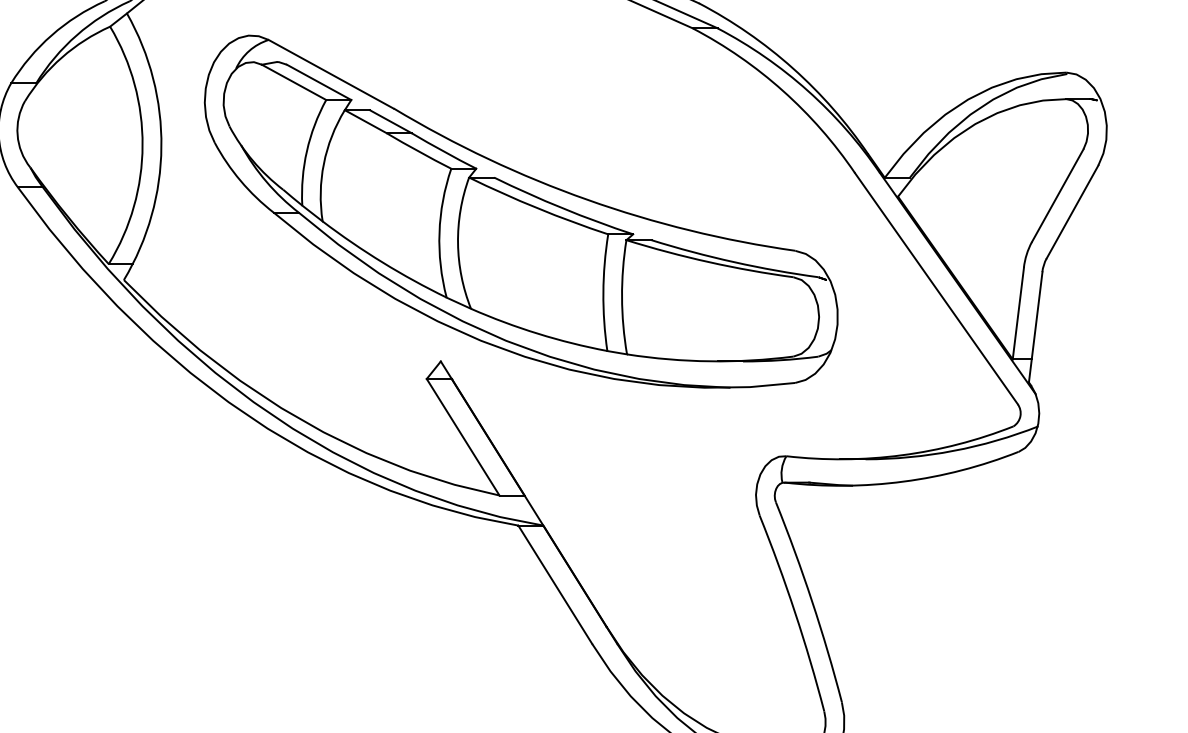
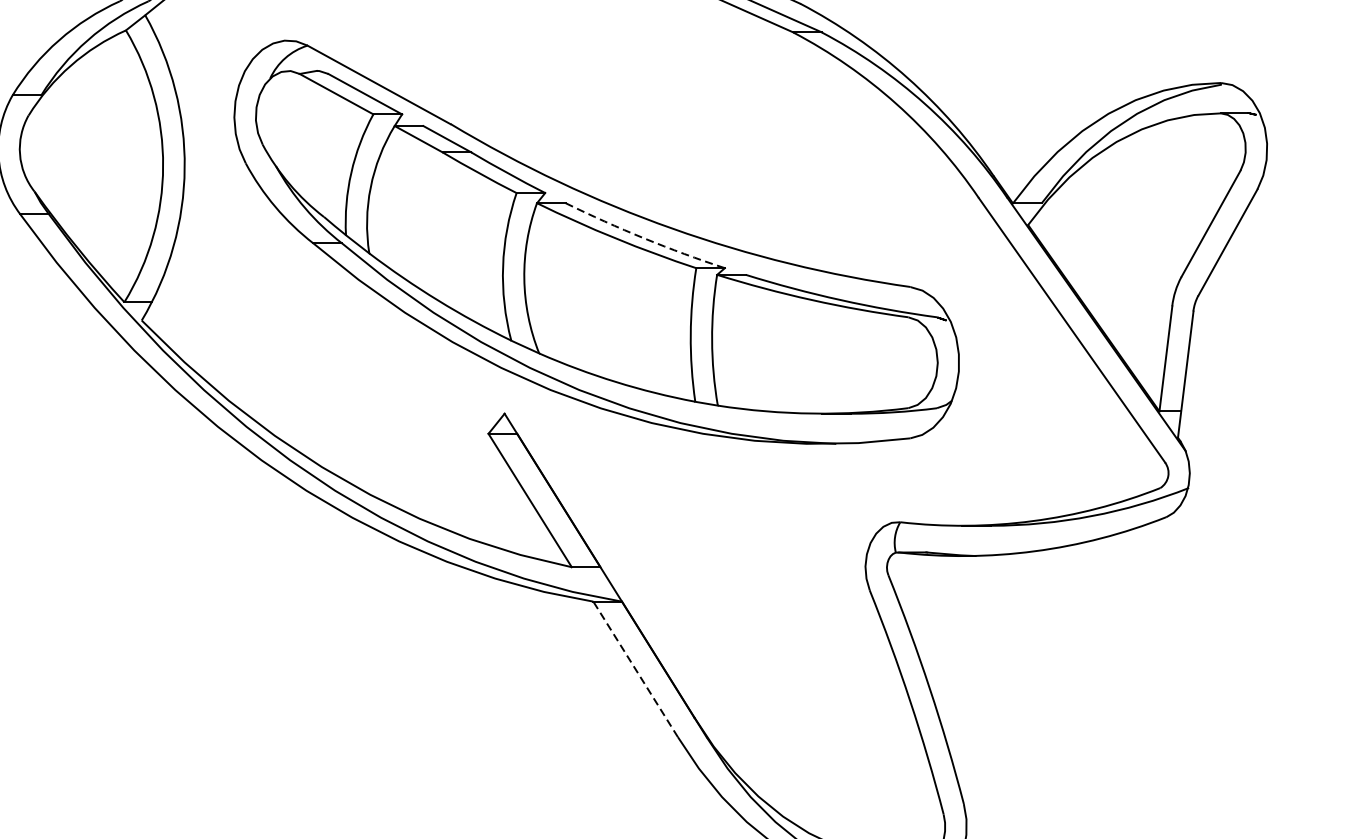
arc: (562, 208) -> (643, 238), solid -> dashed
line: (555, 584) -> (635, 669), solid -> dashed

